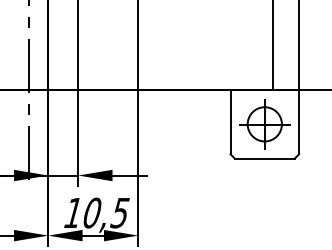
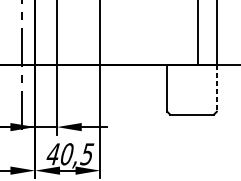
line: (299, 122) -> (217, 88), solid -> dashed
part: (264, 124) -> (191, 90), removed
text: (72, 212) -> (52, 153), 10,5 -> 40,5

